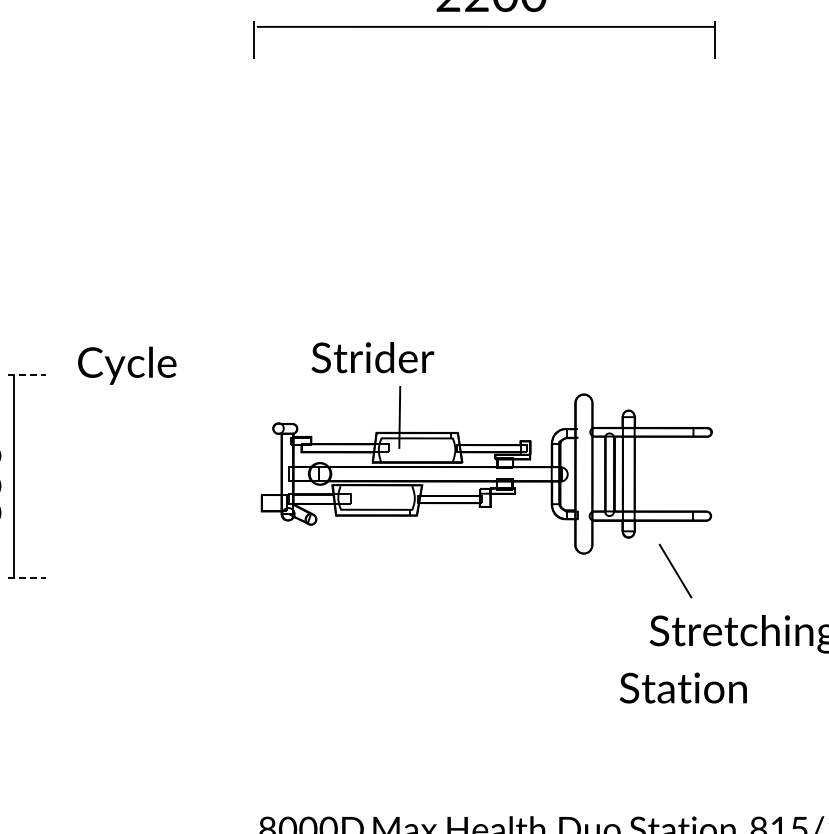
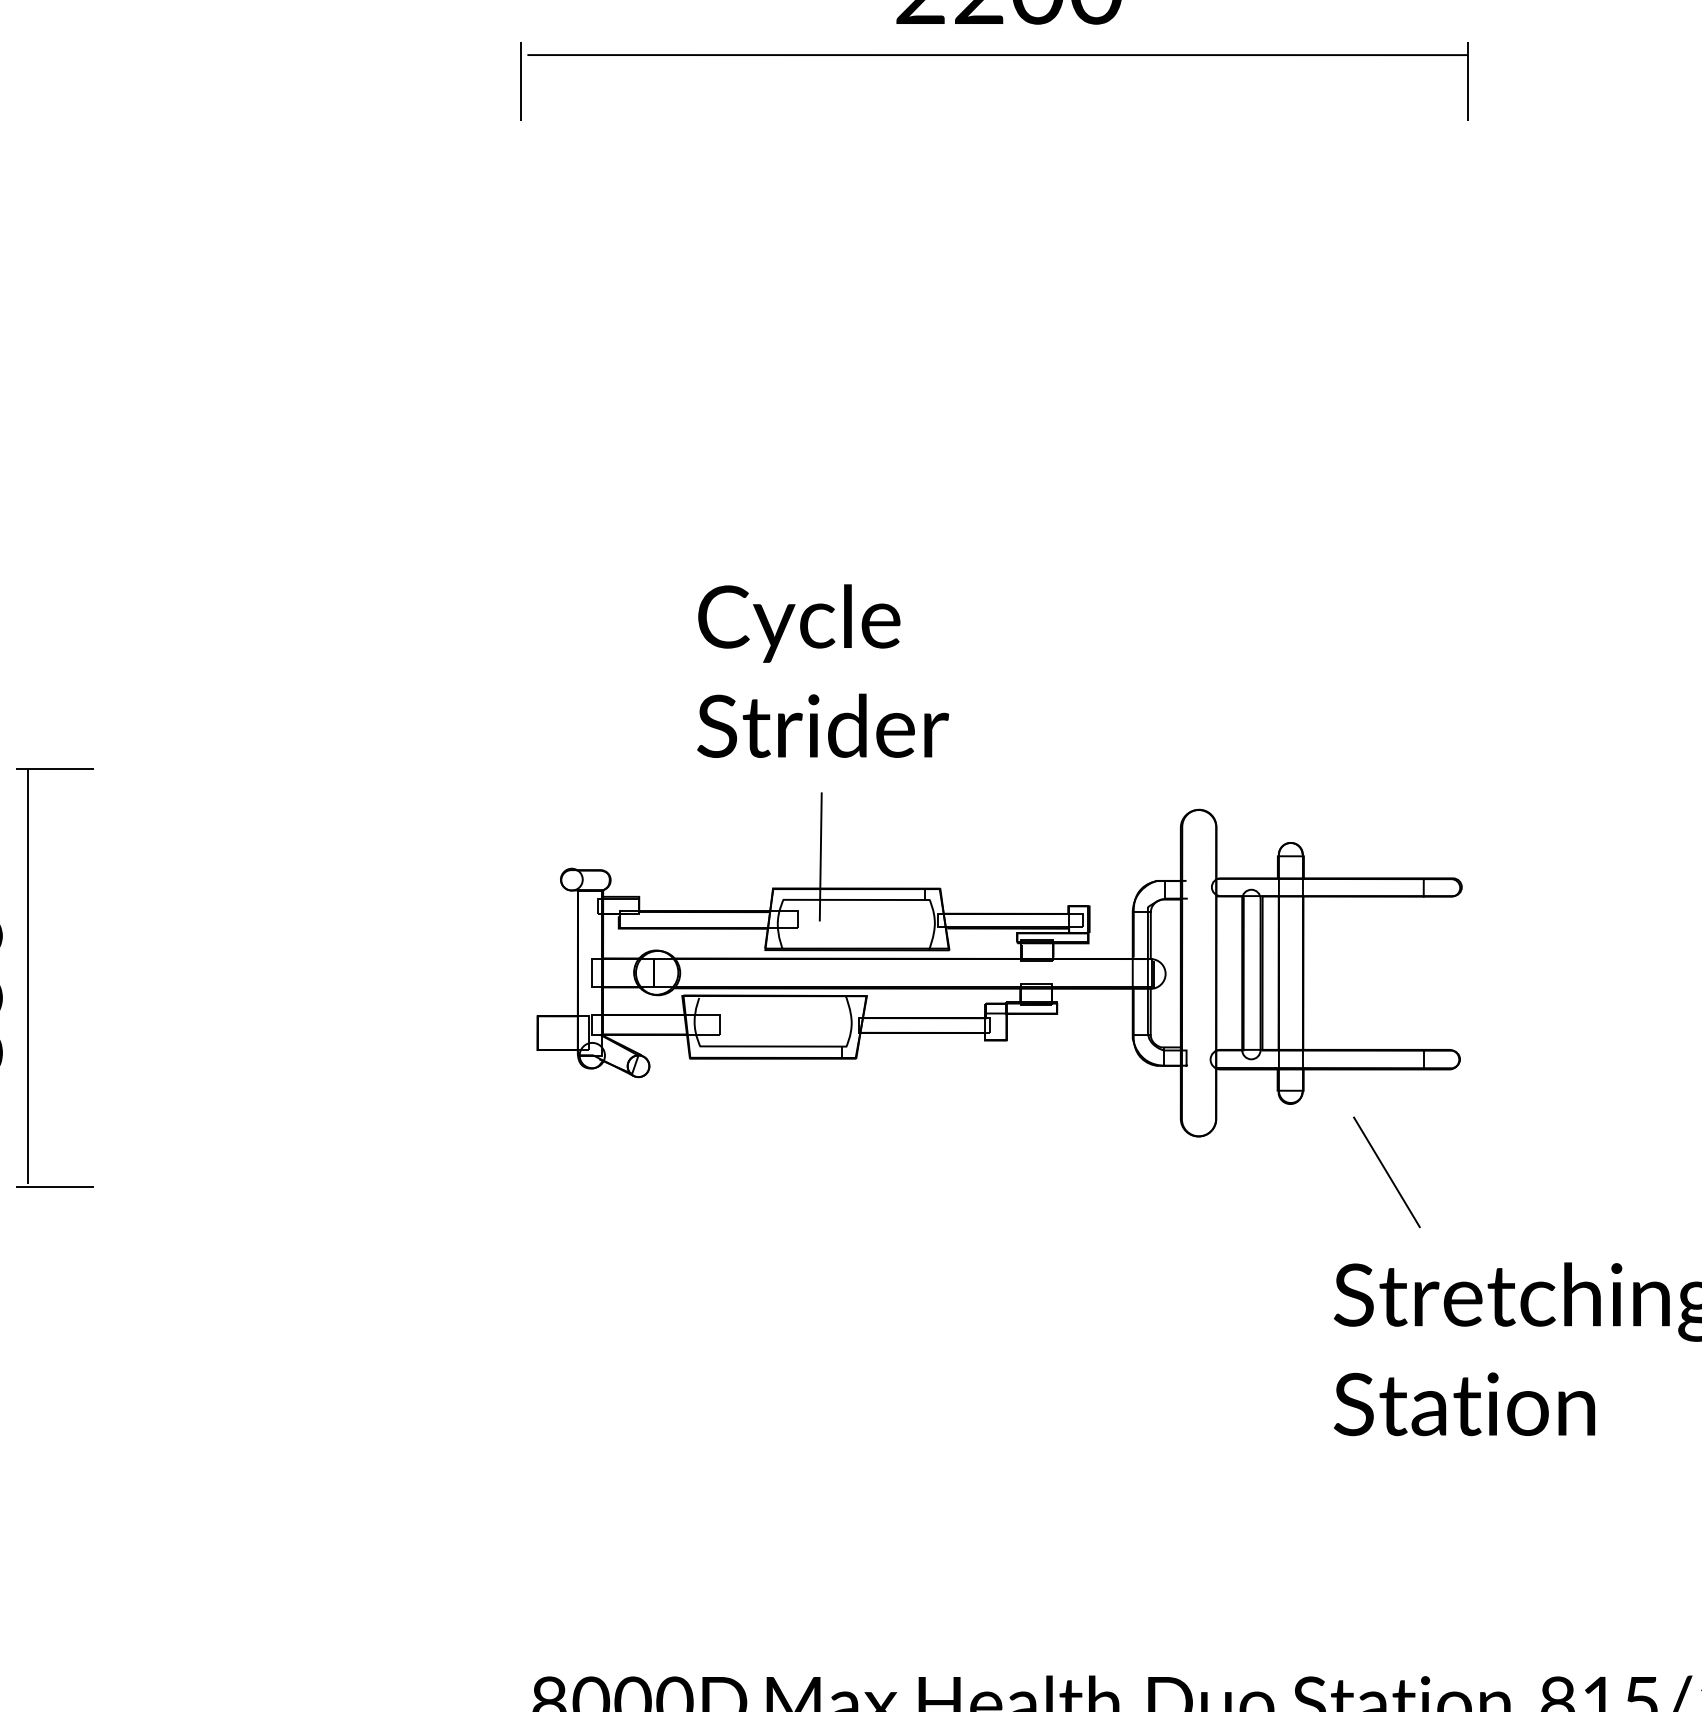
text: (372, 357) -> (822, 725), moved
text: (127, 365) -> (799, 622), moved
line: (27, 374) -> (56, 768), dashed -> solid
line: (27, 578) -> (56, 1187), dashed -> solid
text: (682, 687) -> (1462, 1403), moved

